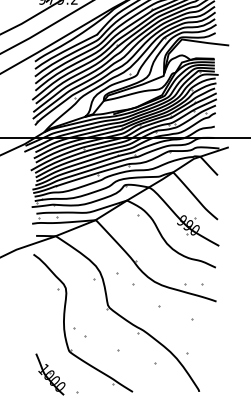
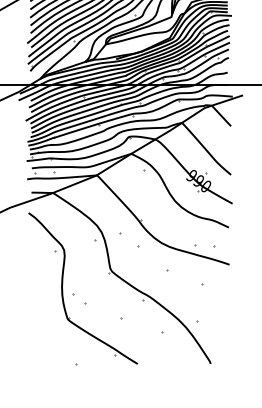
part: (50, 374) -> (47, 344), removed

